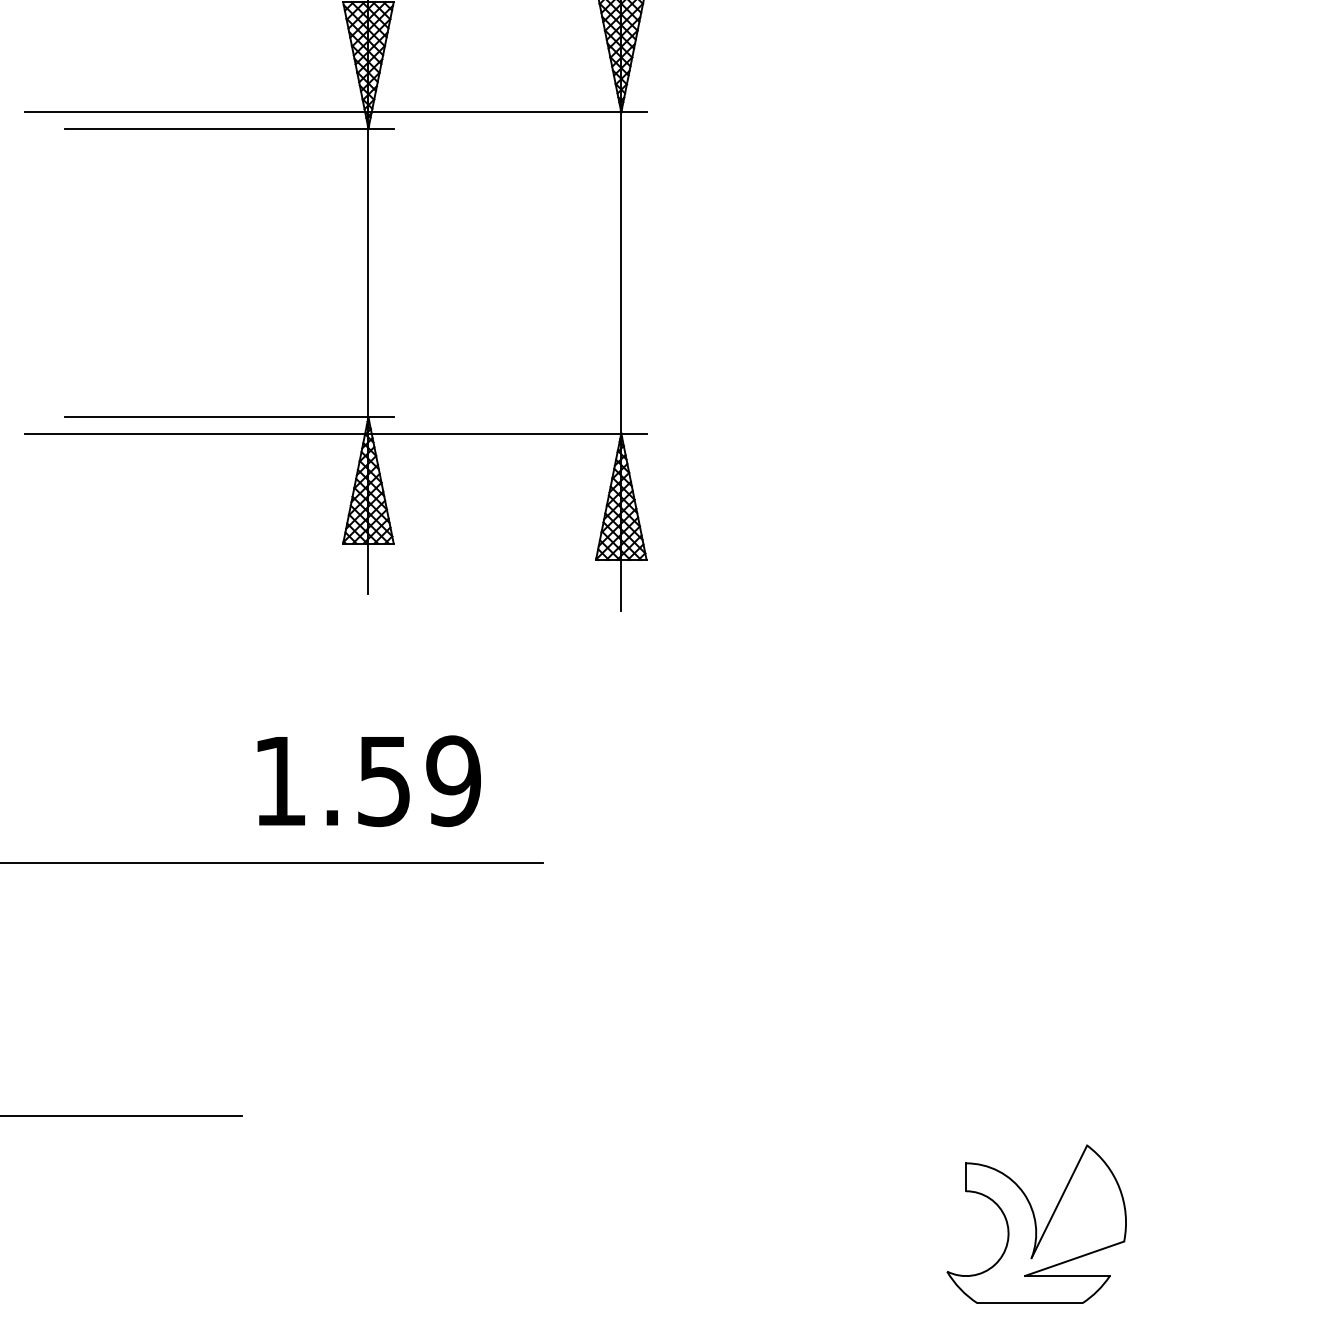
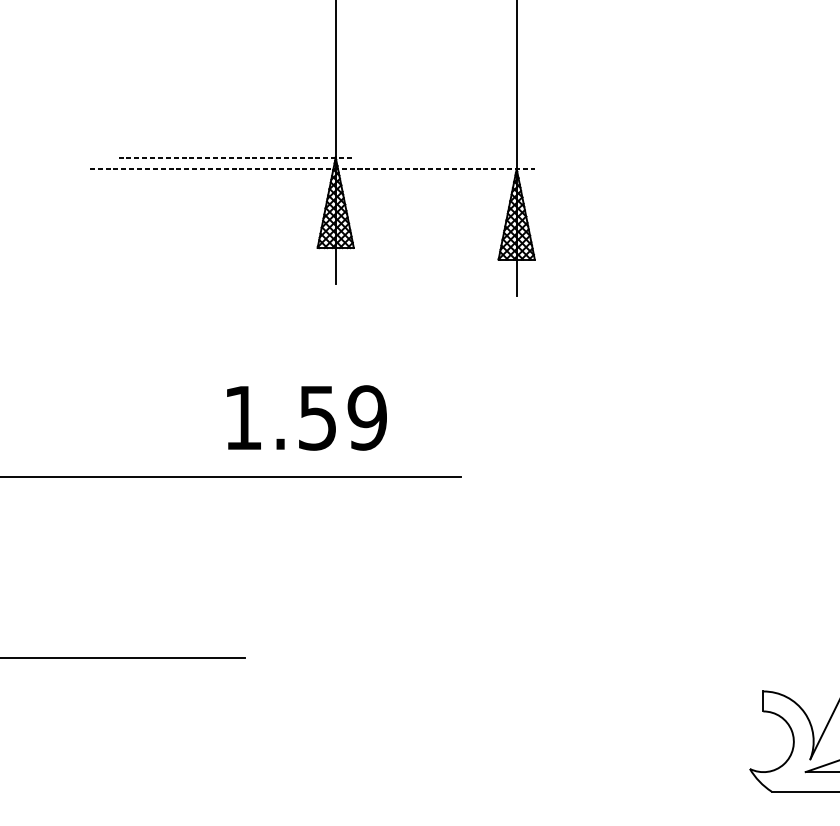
line: (229, 417) -> (236, 157), solid -> dashed
line: (335, 433) -> (312, 169), solid -> dashed
text: (368, 781) -> (306, 418), moved

